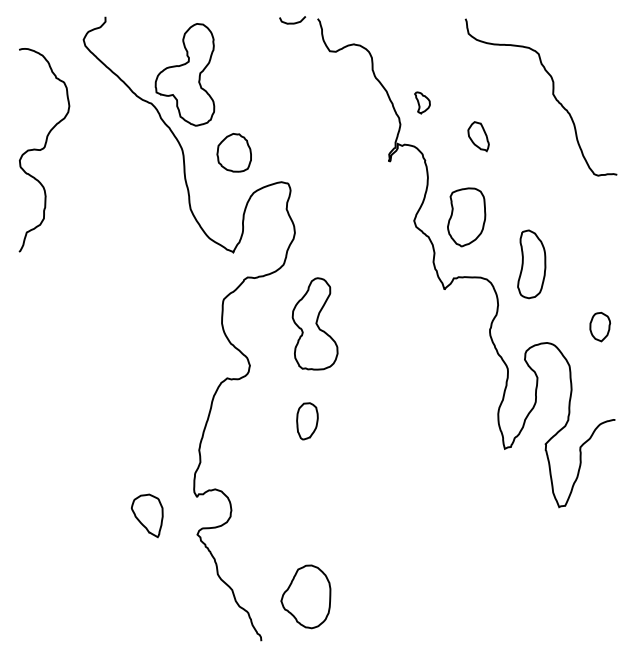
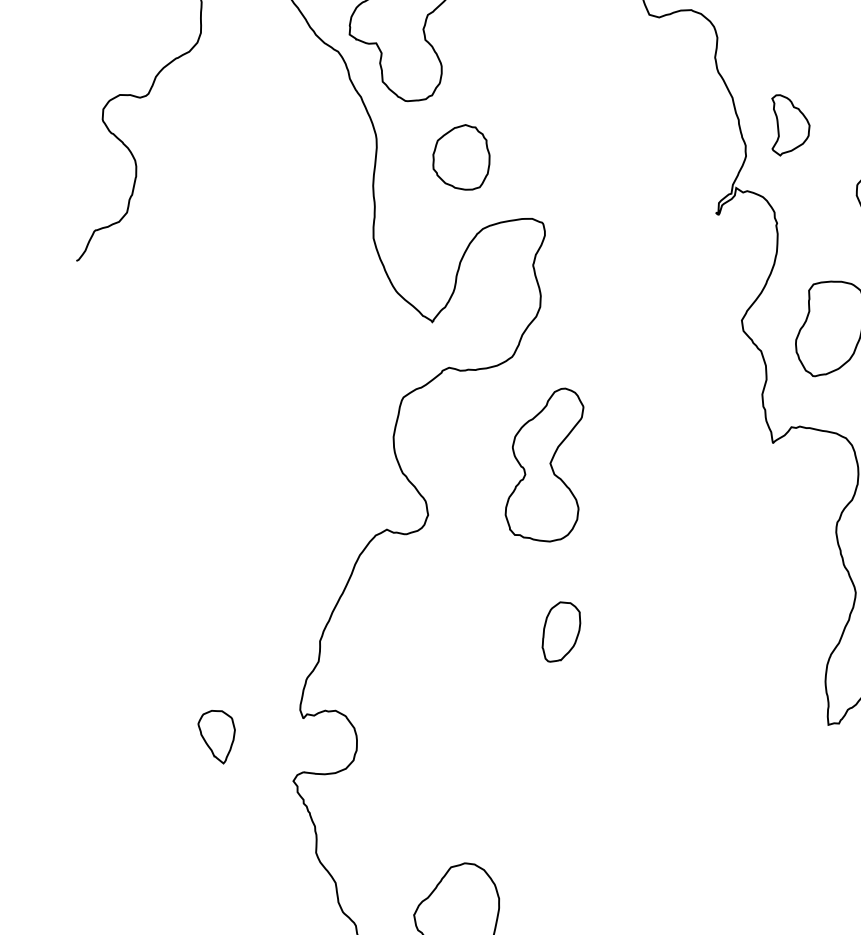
part: (422, 102) -> (788, 126), size x1.67
part: (307, 421) -> (561, 632), moved
part: (147, 516) -> (215, 736), size x0.71

